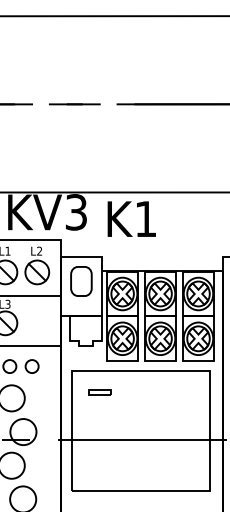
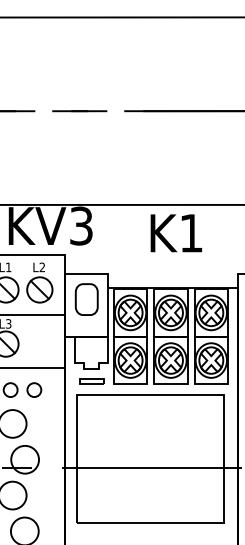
text: (130, 219) -> (175, 233), moved
part: (99, 392) -> (91, 381), moved

